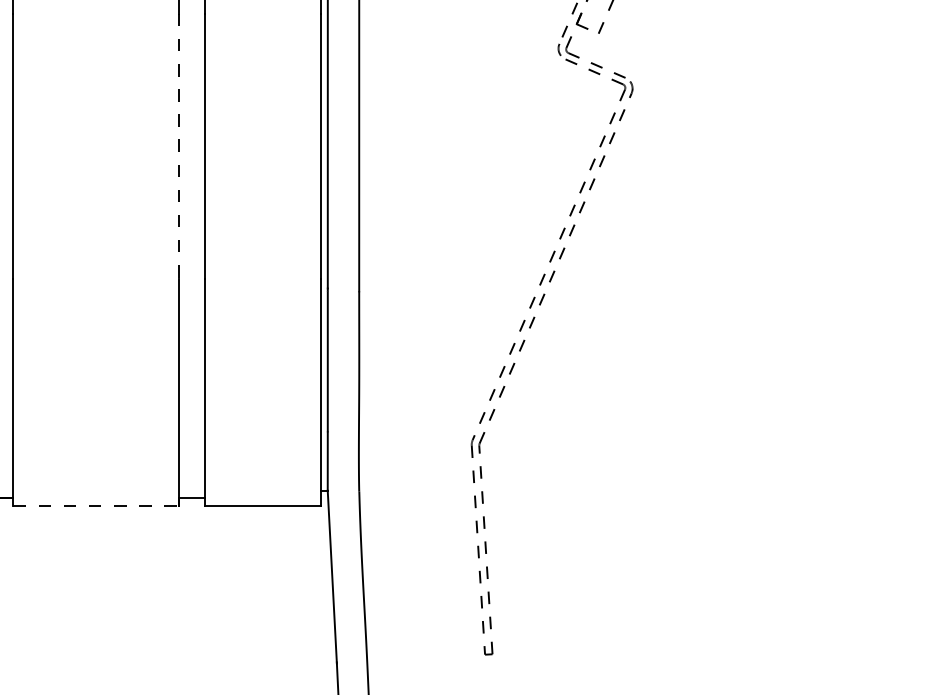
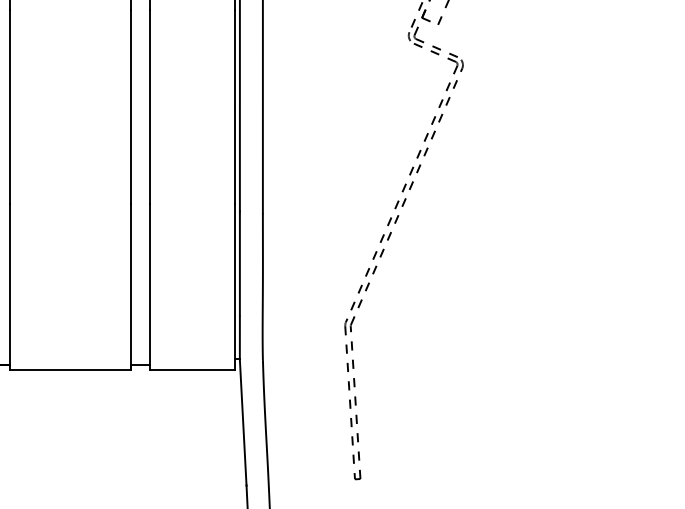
line: (178, 146) -> (130, 107), dashed -> solid
line: (96, 506) -> (70, 370), dashed -> solid

